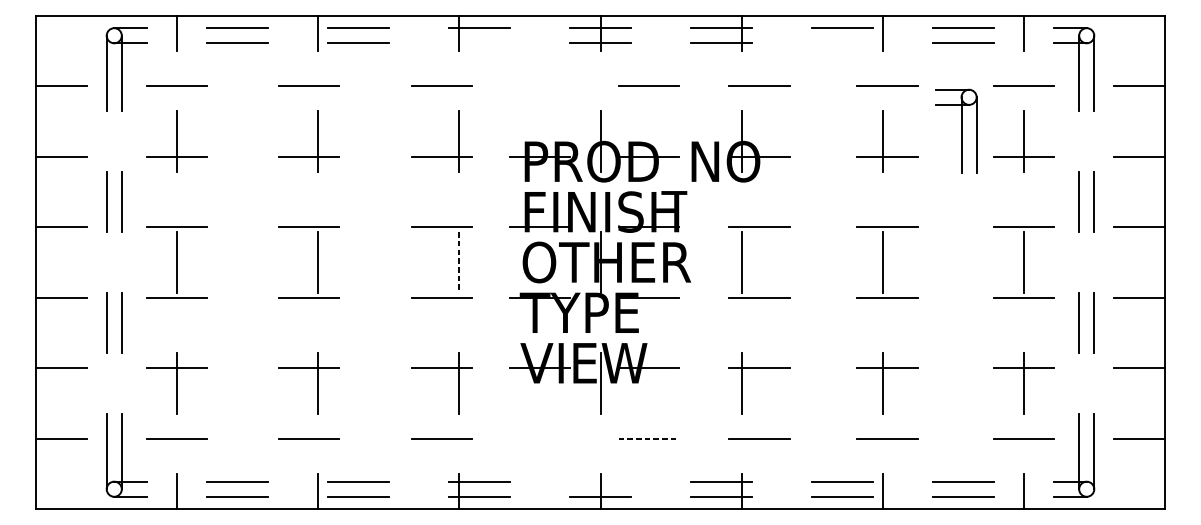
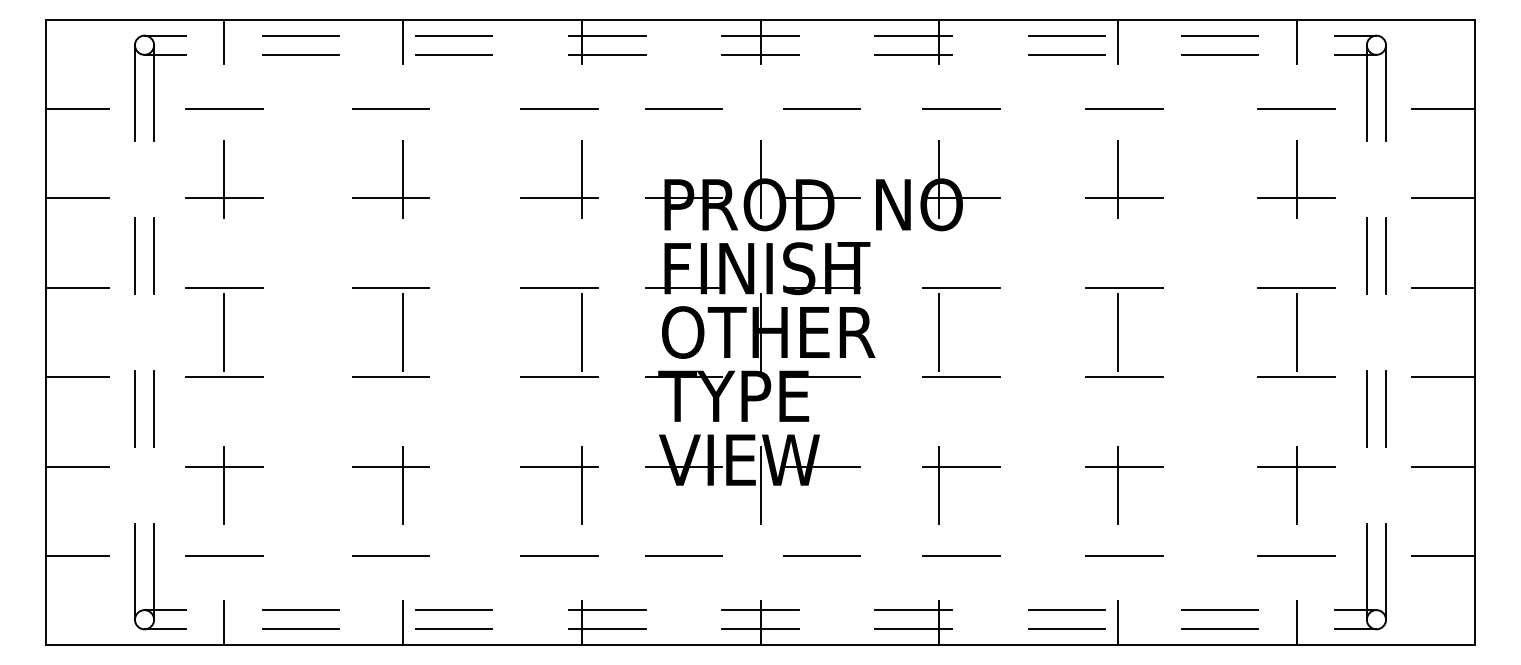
line: (479, 43) -> (607, 54), added
line: (842, 43) -> (1066, 54), added
line: (539, 86) -> (683, 109), added
part: (956, 130) -> (1211, 165), removed
line: (459, 262) -> (581, 332), dashed -> solid
line: (539, 438) -> (683, 555), added
line: (649, 438) -> (822, 555), dashed -> solid
line: (600, 481) -> (760, 610), added

